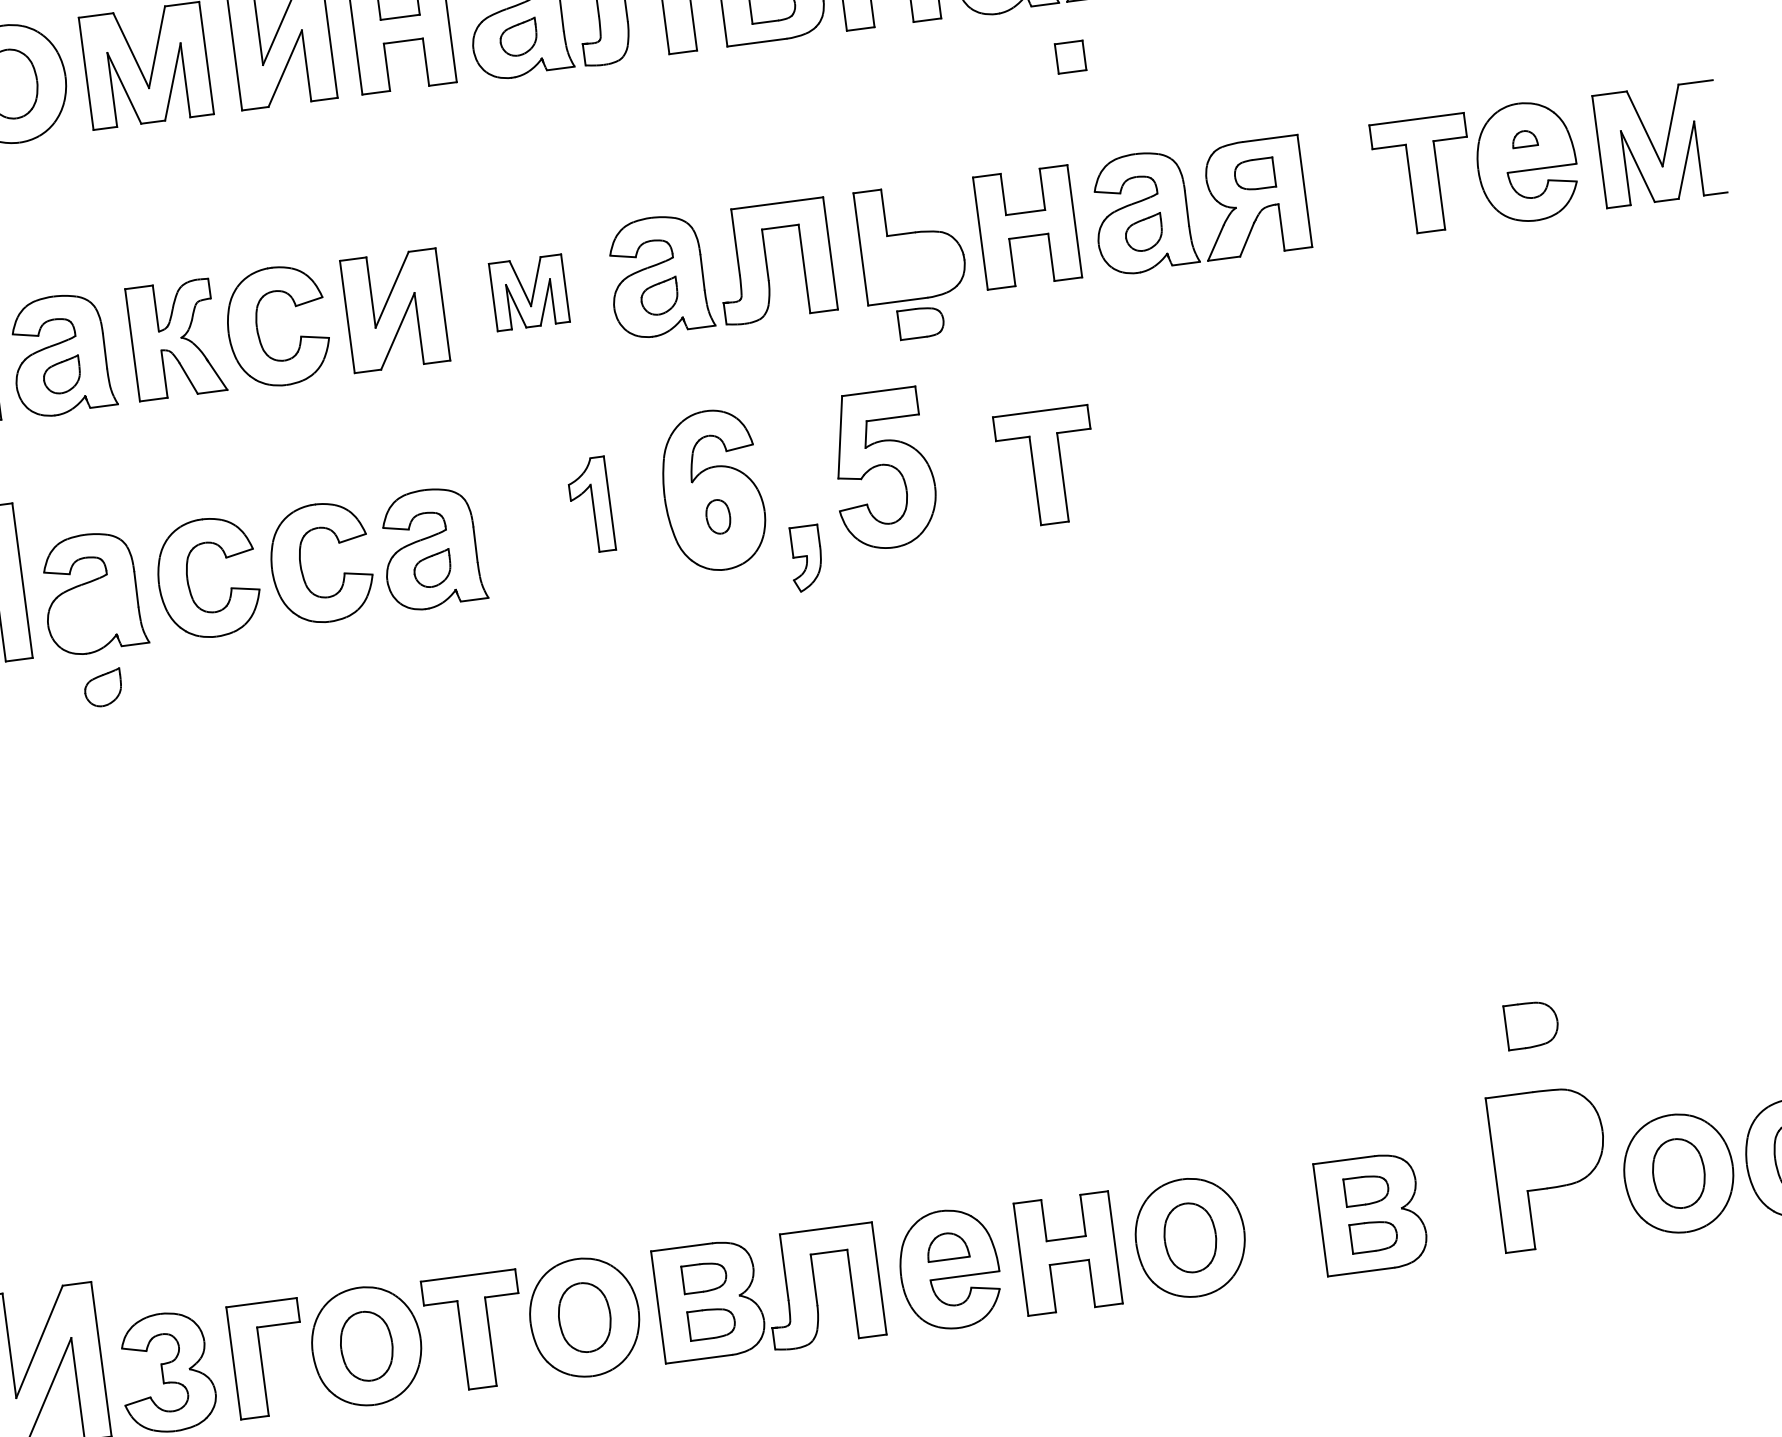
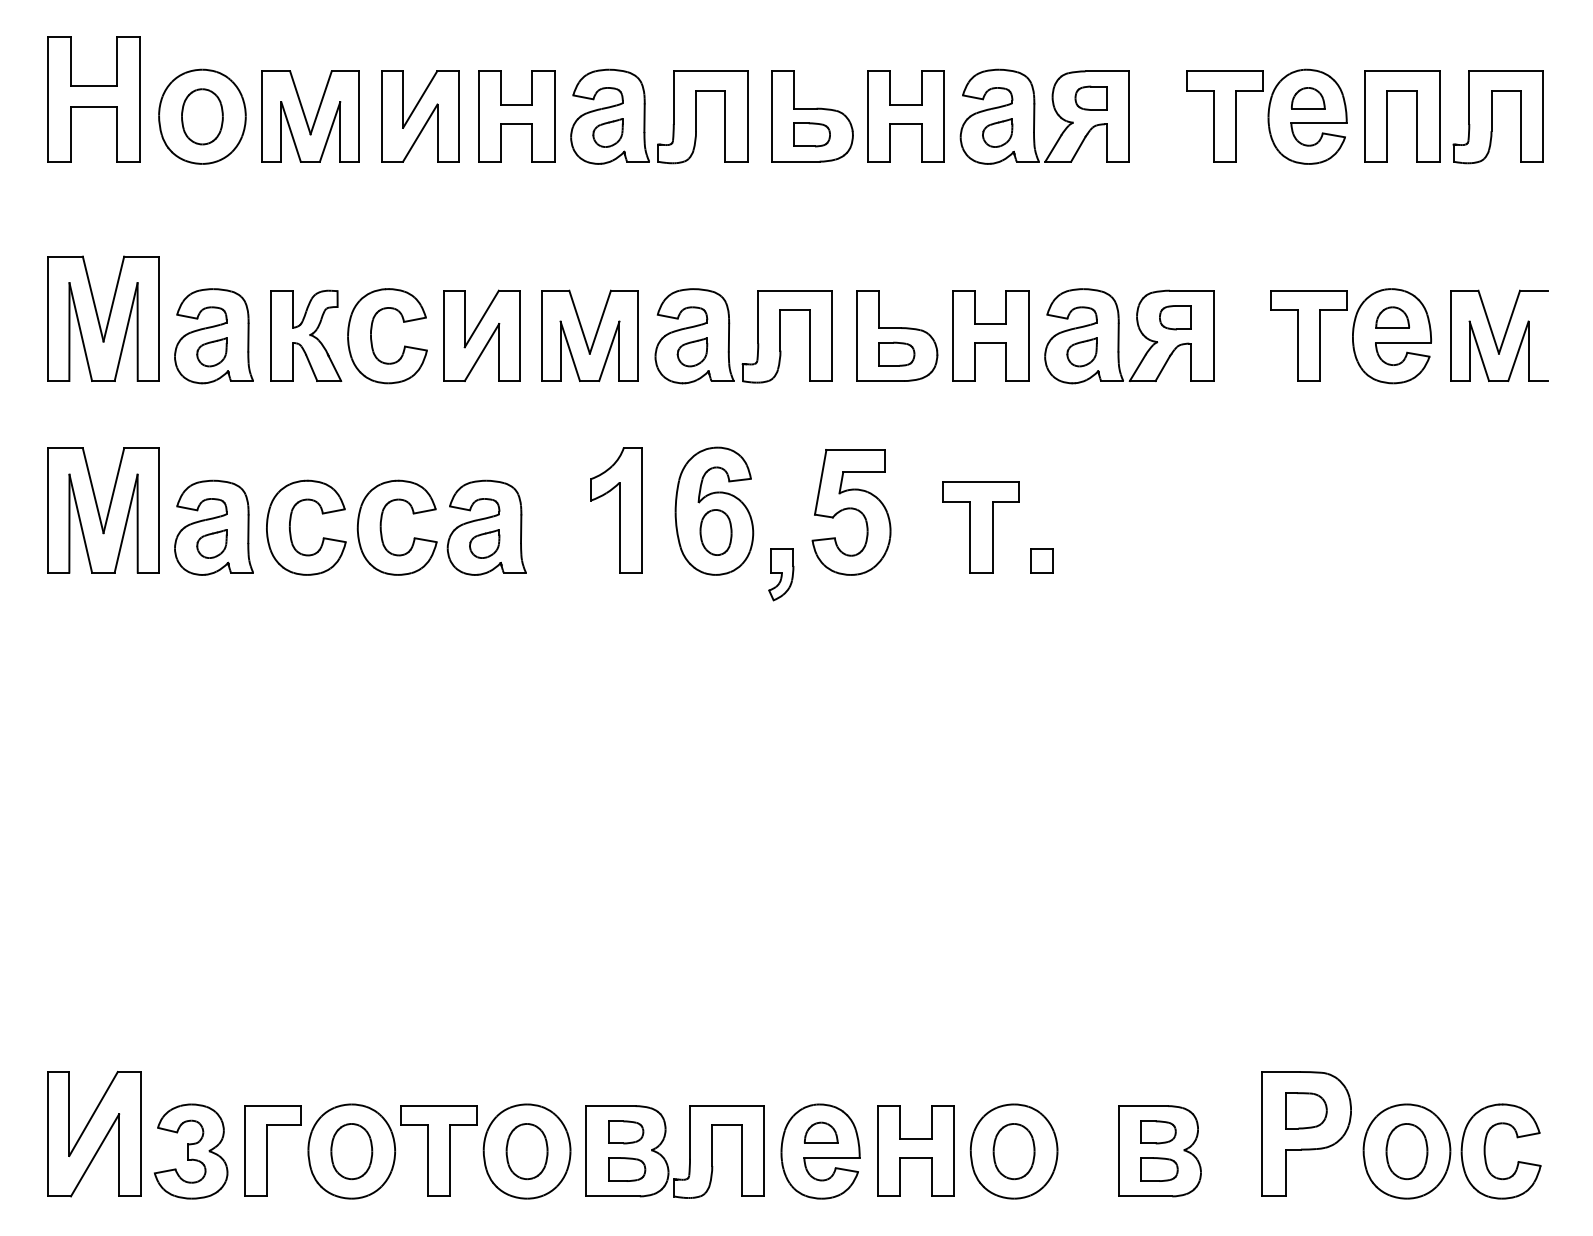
part: (1069, 56) -> (1041, 560), moved
part: (1524, 138) -> (1392, 317), size x1.67
part: (528, 292) -> (589, 335), size x1.67
part: (920, 321) -> (896, 353), moved
part: (590, 505) -> (616, 510), size x1.67
part: (717, 516) -> (715, 532), size x1.67
part: (102, 687) -> (211, 543), moved
part: (1532, 1024) -> (1306, 1110), moved

